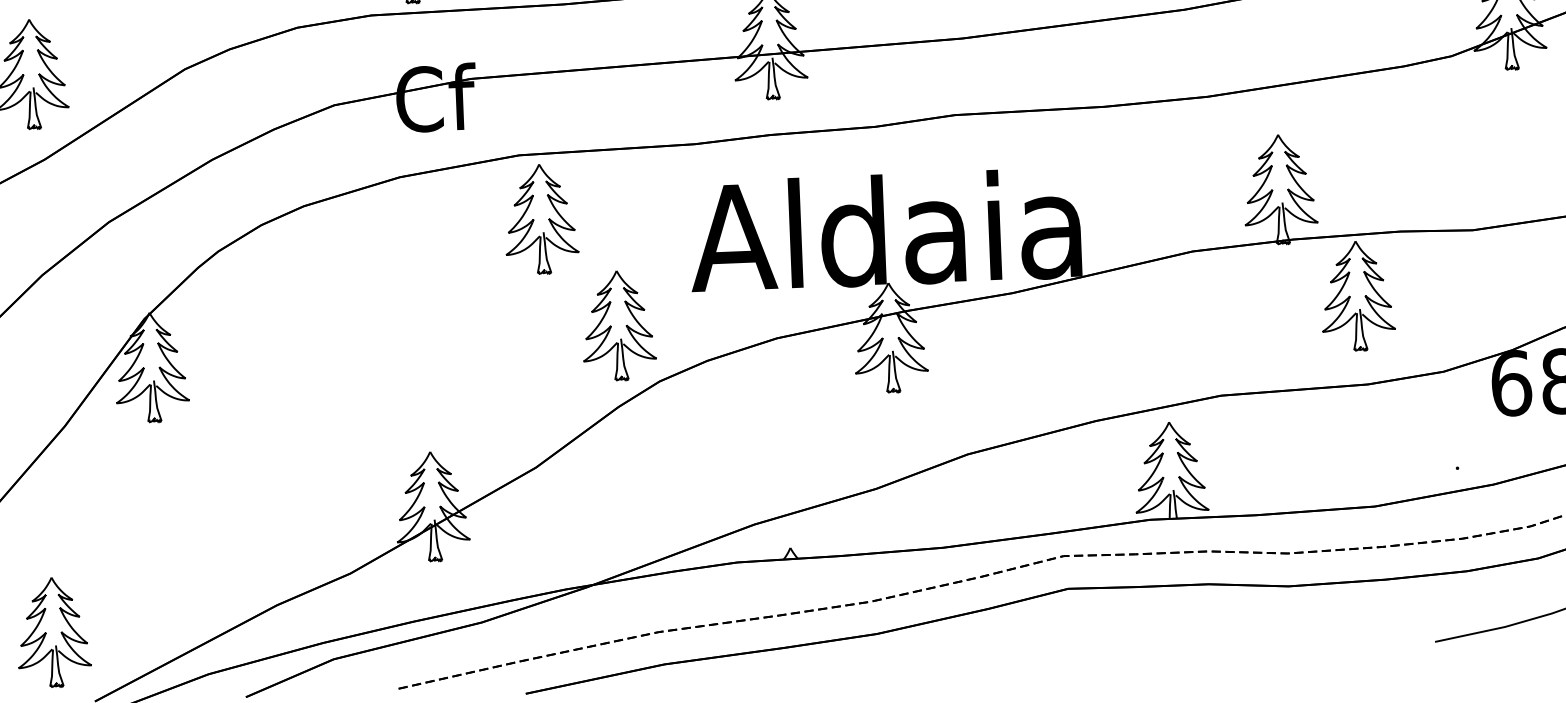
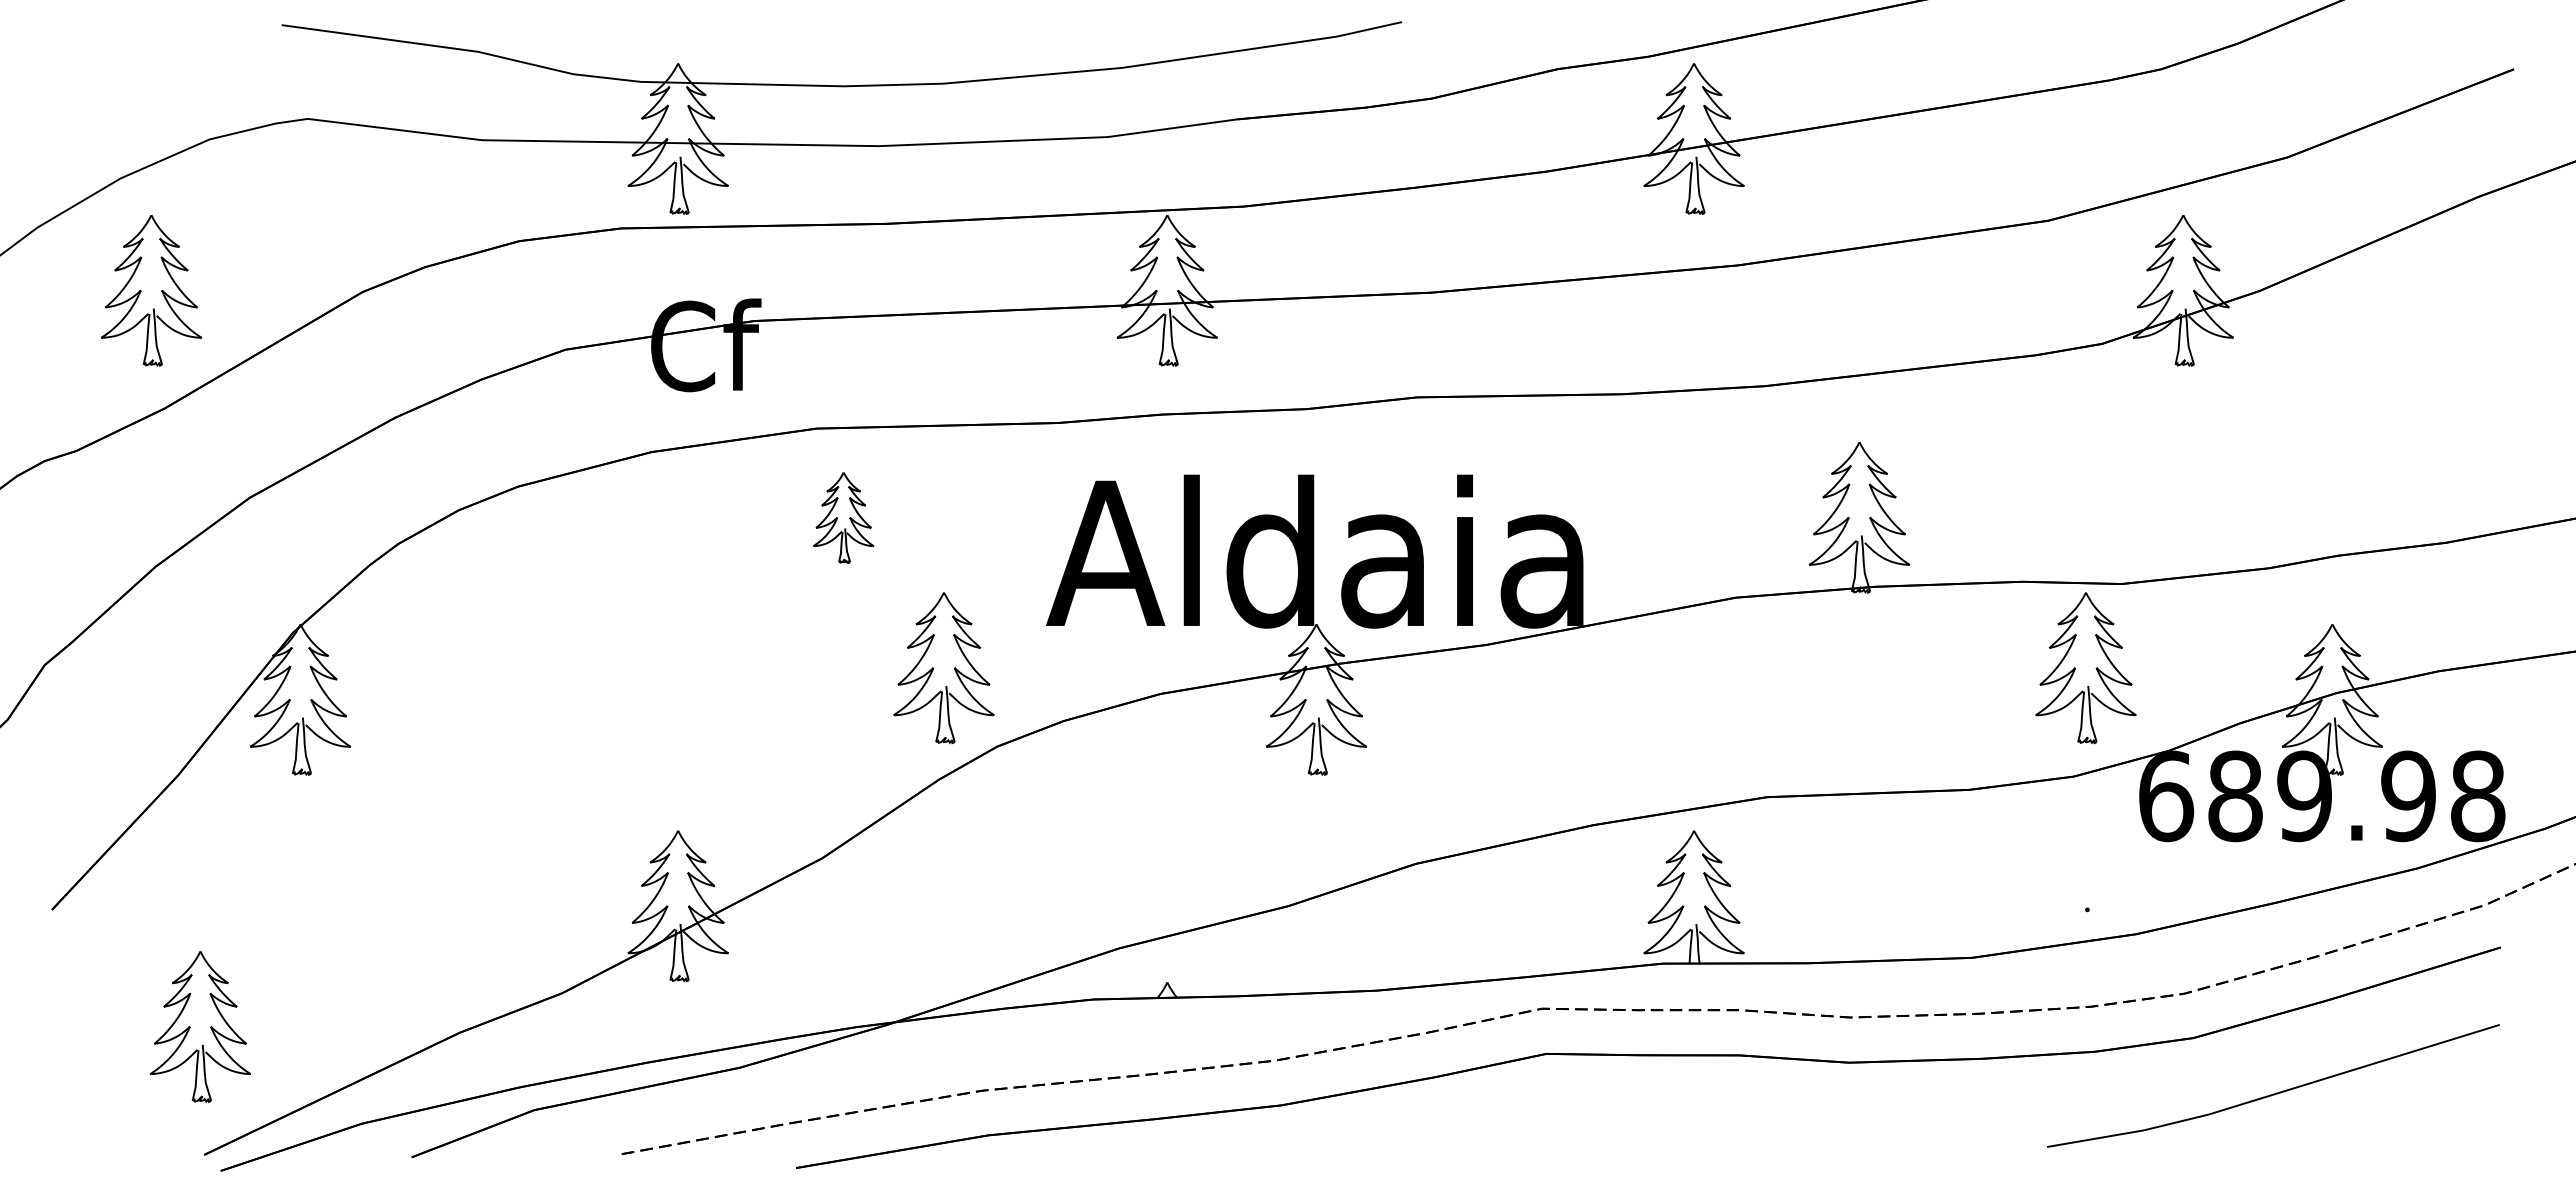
part: (541, 219) -> (843, 517), size x0.6
part: (1350, 296) -> (2075, 668), moved
part: (53, 632) -> (199, 1026), moved

